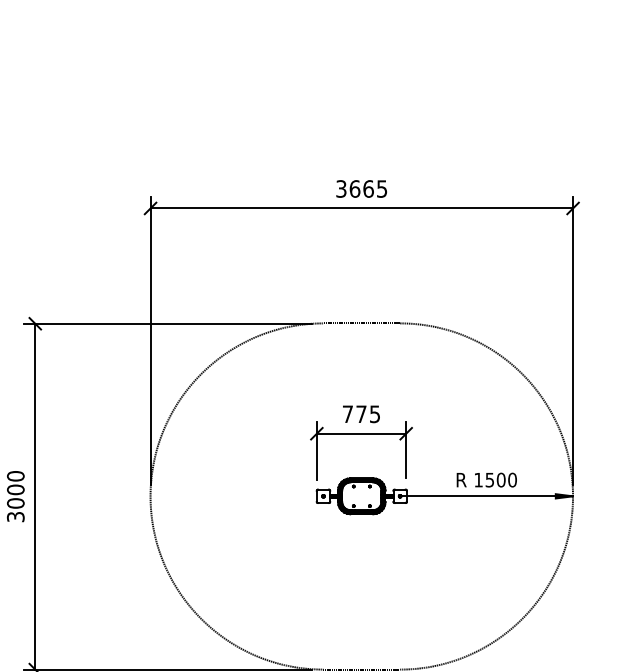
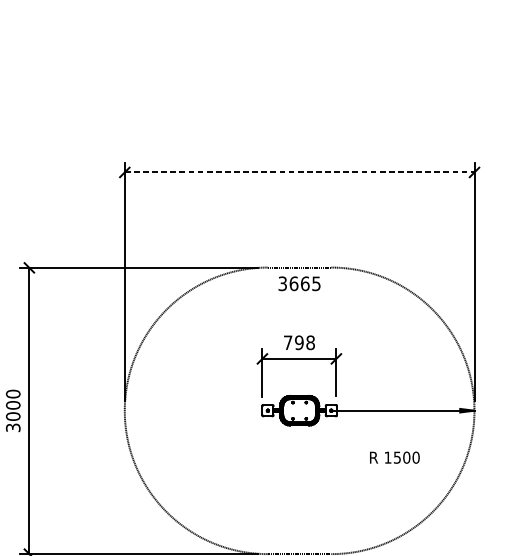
text: (361, 188) -> (299, 283), moved
line: (362, 208) -> (300, 172), solid -> dashed
text: (368, 414) -> (305, 342), 775 -> 798
text: (486, 479) -> (394, 457), moved

